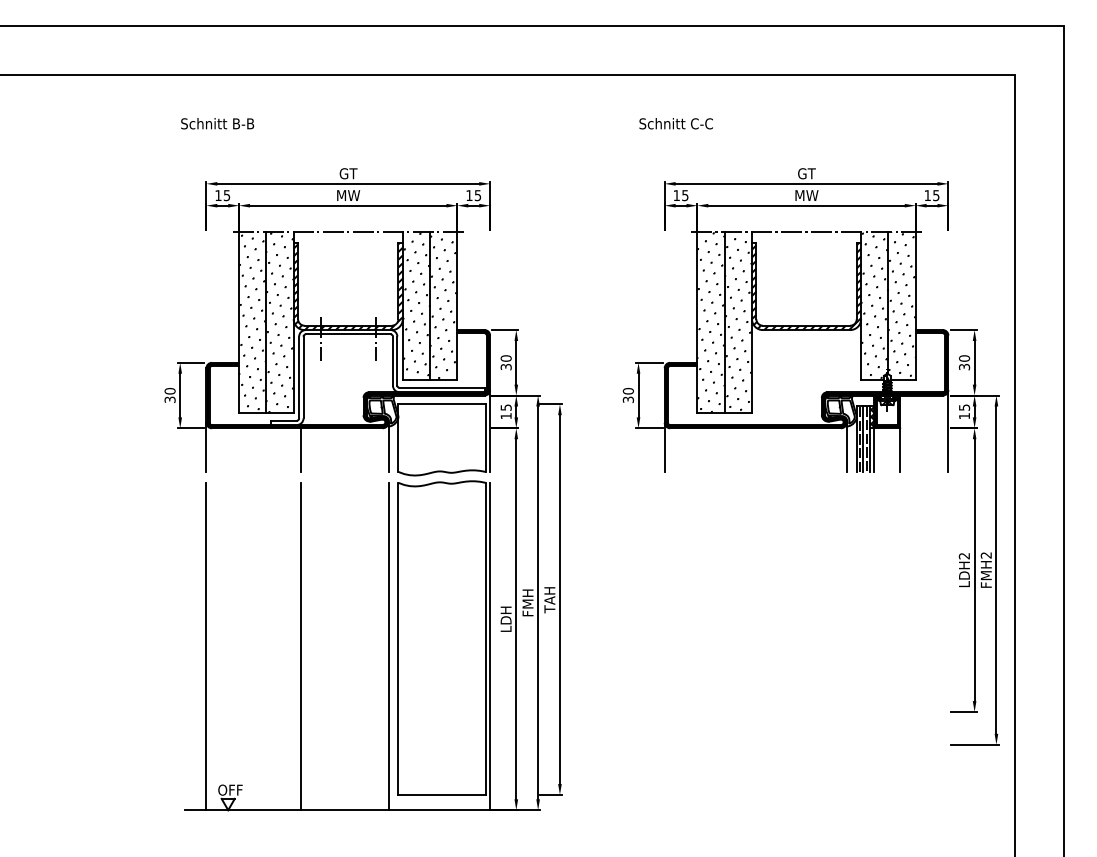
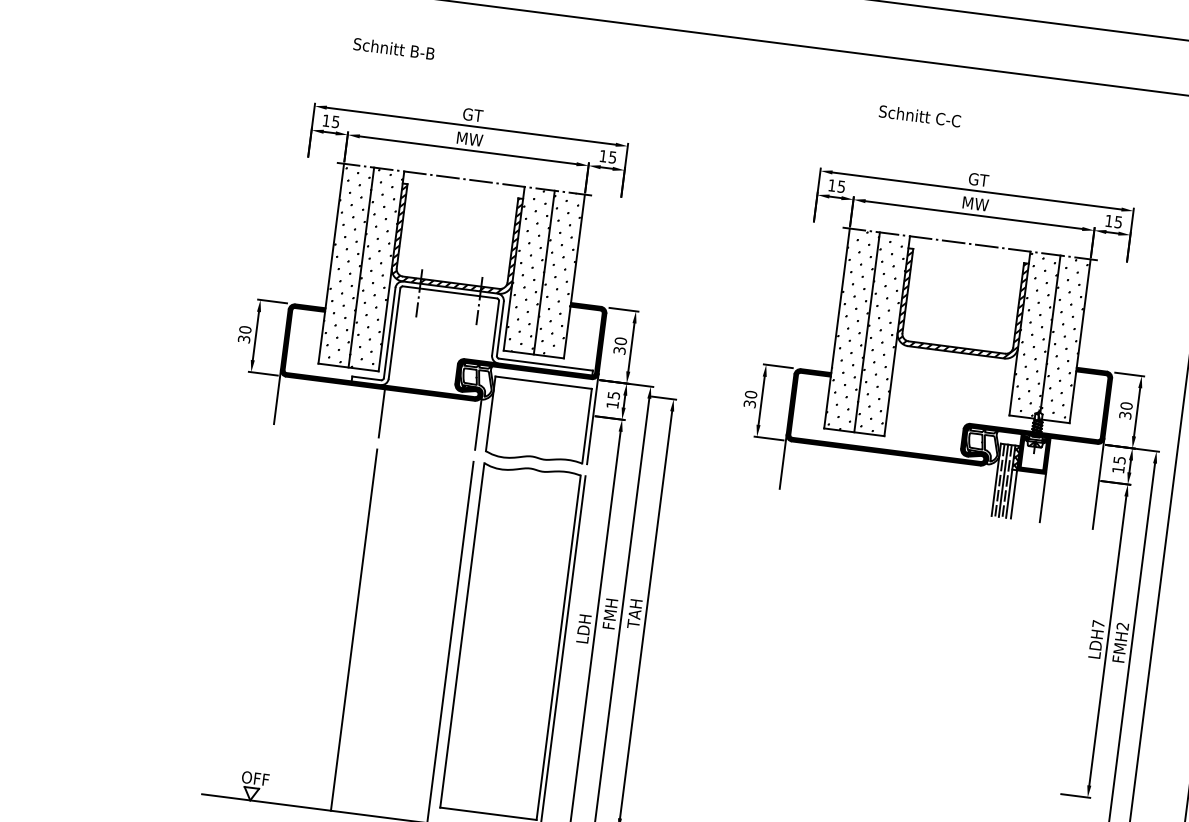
text: (217, 123) -> (393, 48), moved
text: (675, 123) -> (919, 115), moved
line: (846, 446) -> (983, 486), removed
text: (963, 556) -> (1097, 624), LDH2 -> LDH7
line: (206, 646) -> (249, 616), removed

